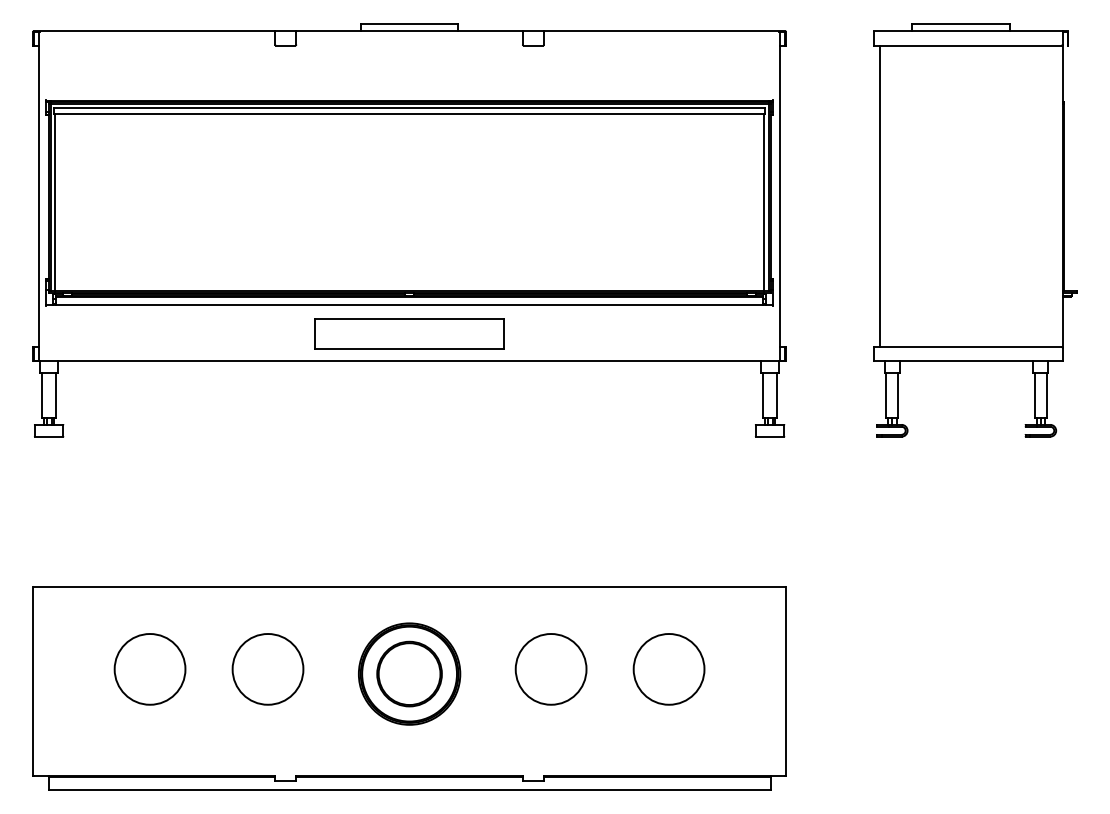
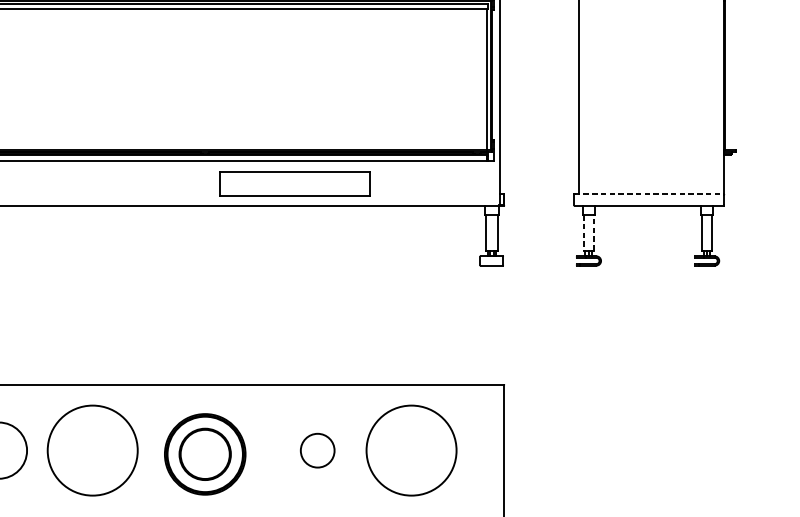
part: (409, 333) -> (294, 183), moved
line: (967, 347) -> (648, 194), solid -> dashed
line: (898, 394) -> (593, 232), solid -> dashed
line: (886, 395) -> (584, 232), solid -> dashed
circle: (267, 669) -> (92, 450), size x1.6
circle: (550, 669) -> (317, 450), size x0.6
circle: (668, 669) -> (411, 450), size x1.6

